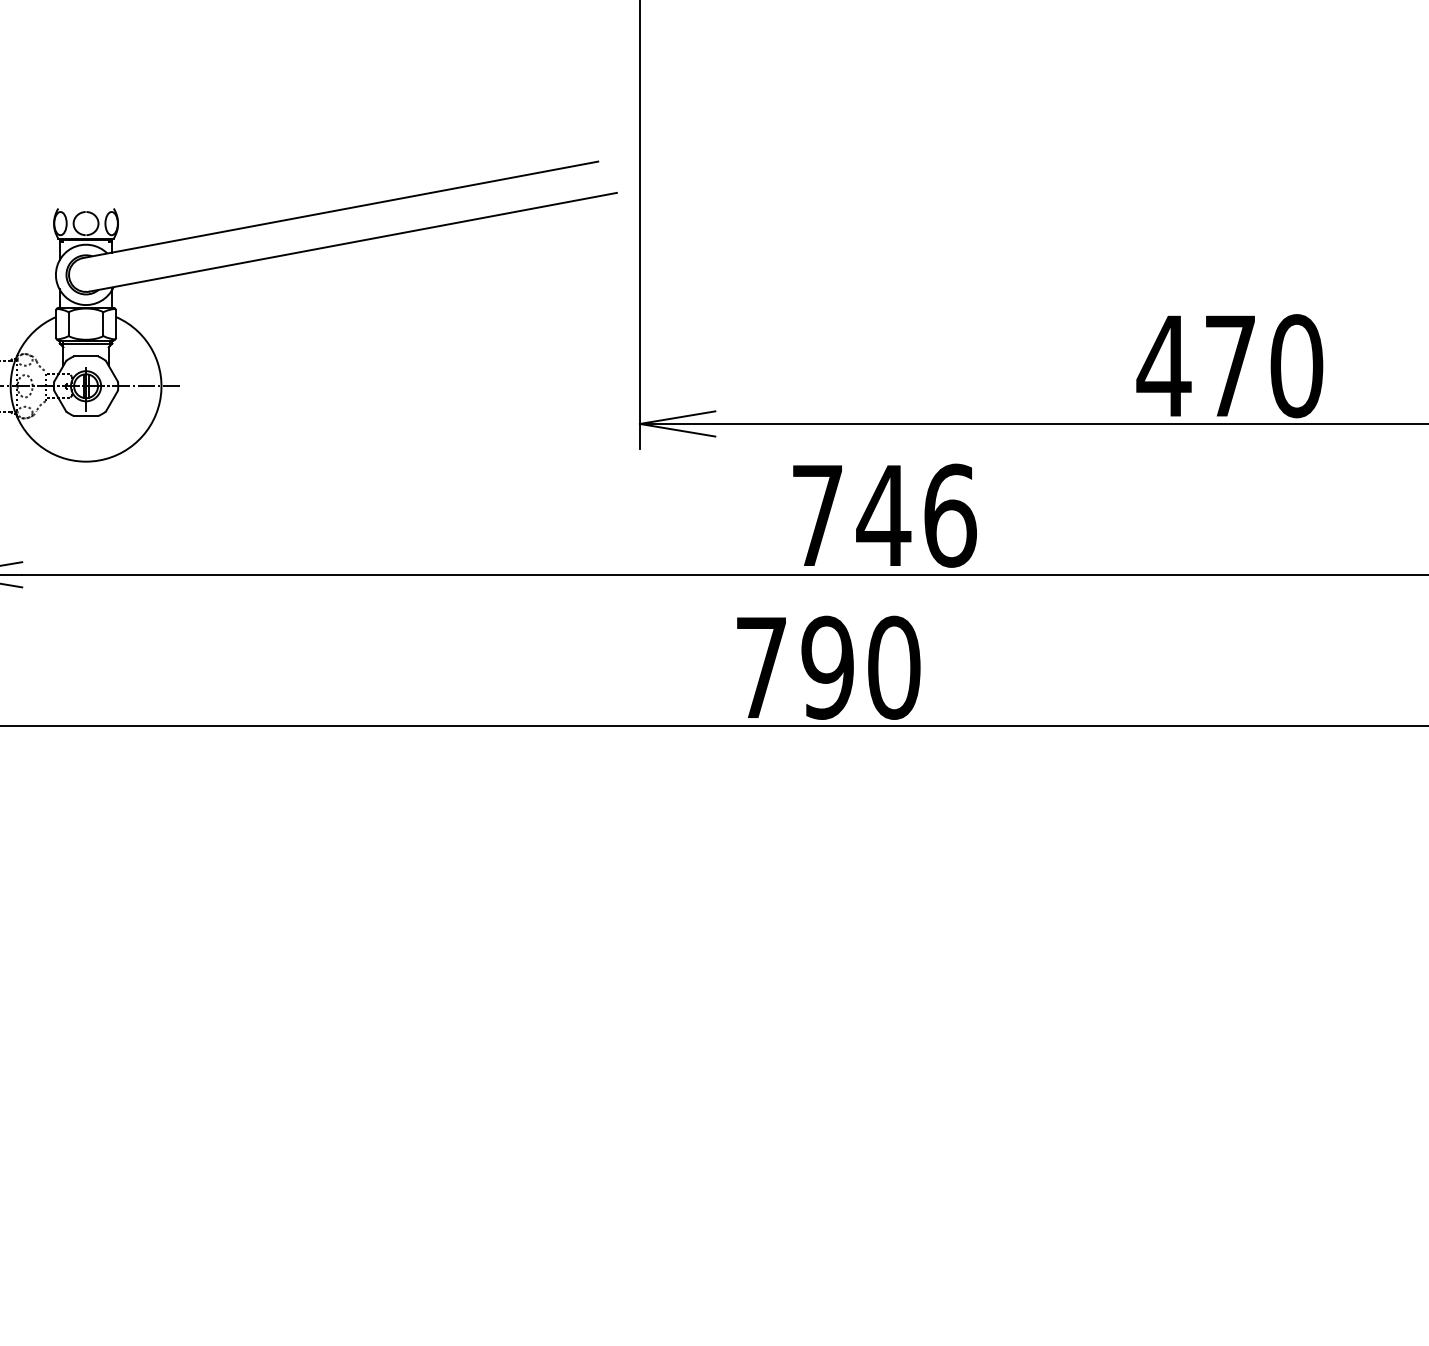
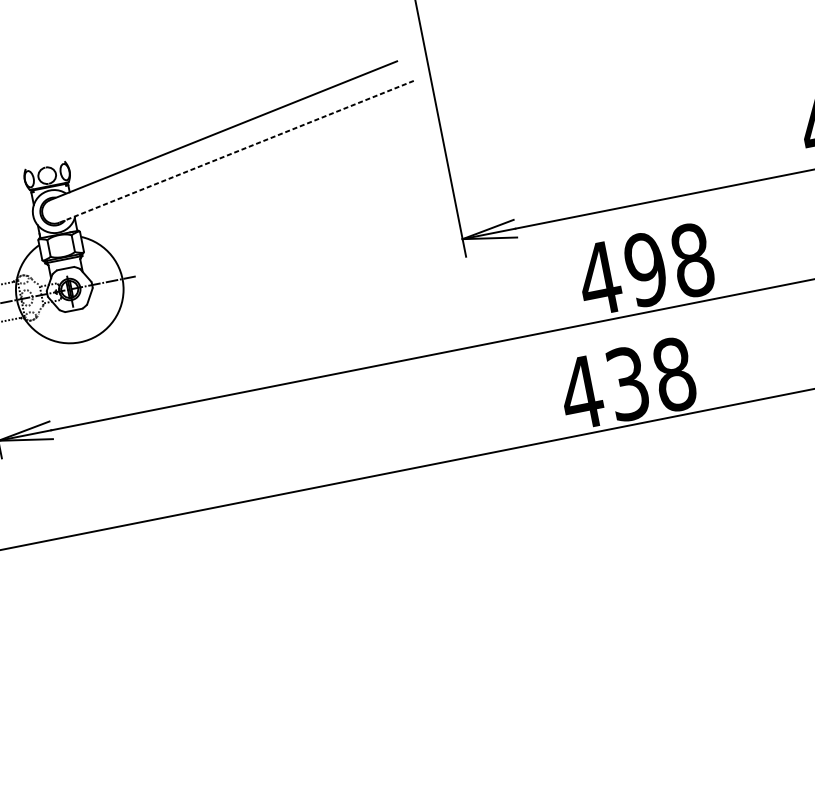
line: (353, 242) -> (237, 151), solid -> dashed
text: (882, 515) -> (645, 269), 746 -> 498
text: (826, 667) -> (626, 383), 790 -> 438

